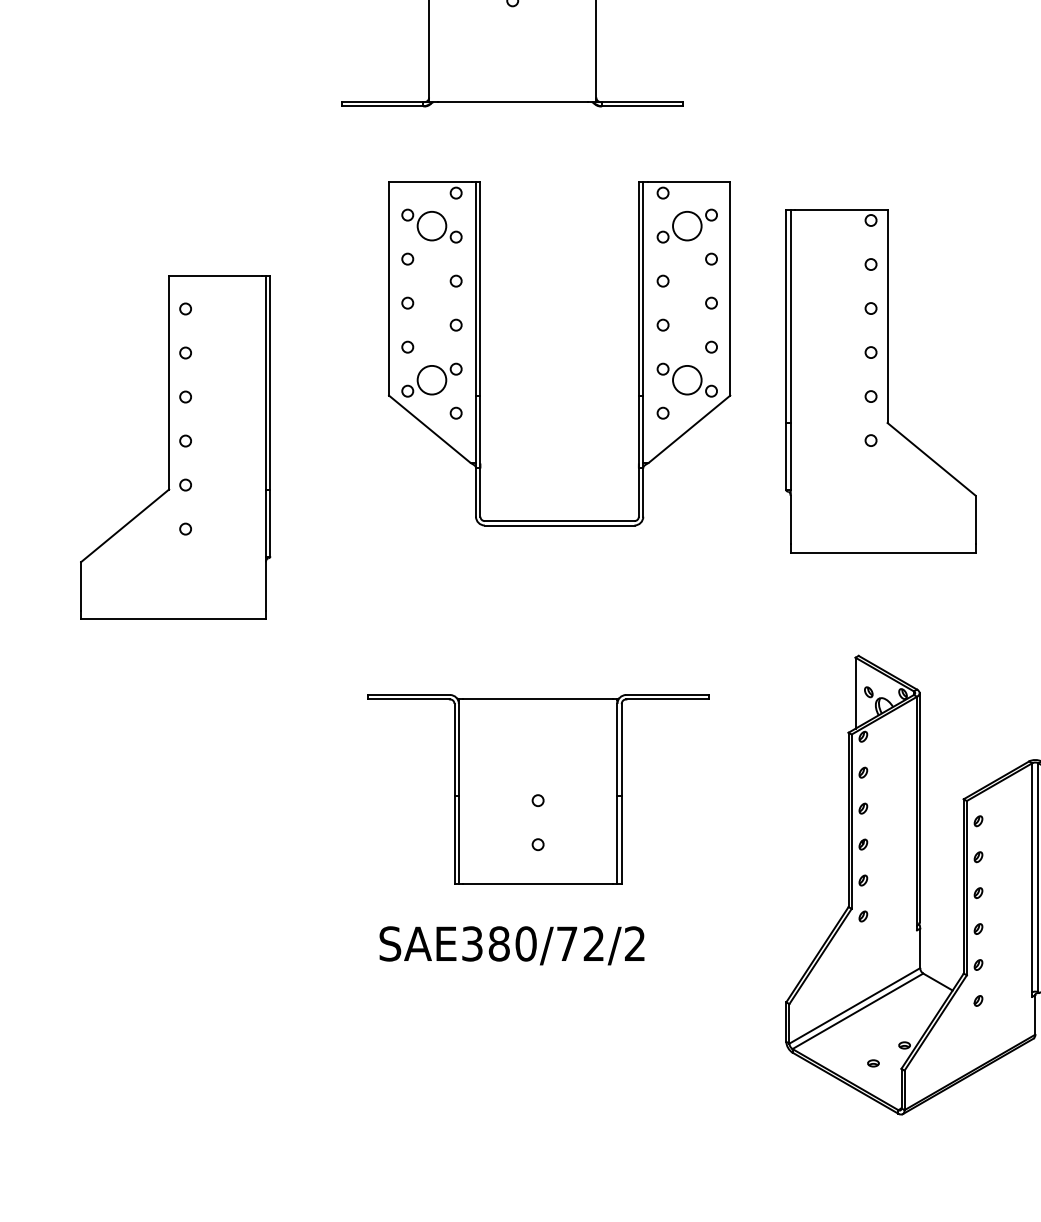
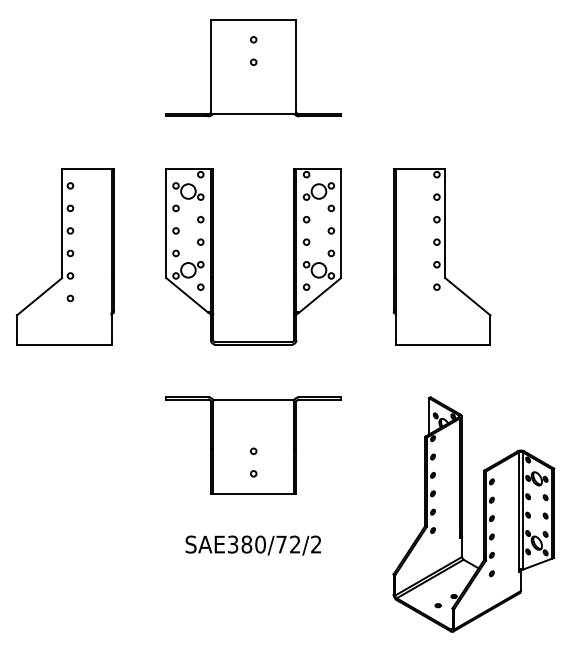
part: (481, 353) -> (213, 256), moved
part: (173, 447) -> (64, 256), moved
part: (537, 789) -> (253, 445), moved

